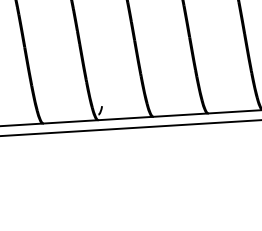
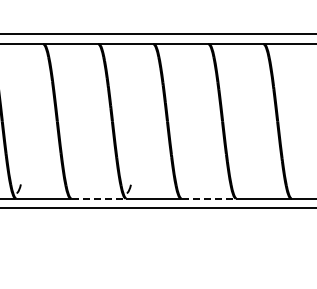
line: (180, 115) -> (208, 198), solid -> dashed
line: (70, 121) -> (98, 198), solid -> dashed

